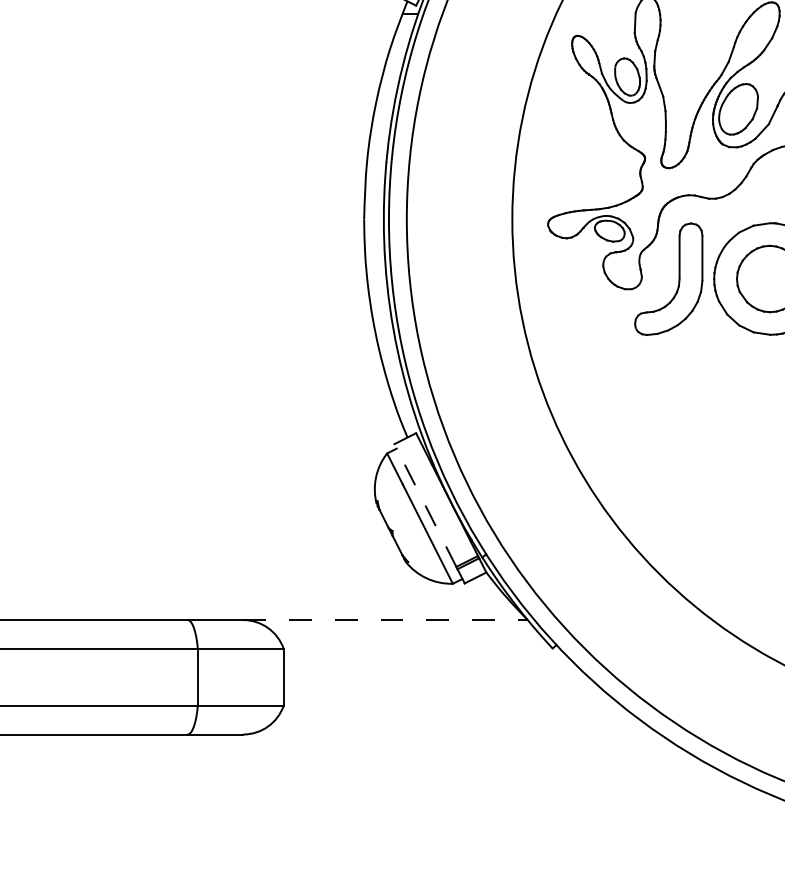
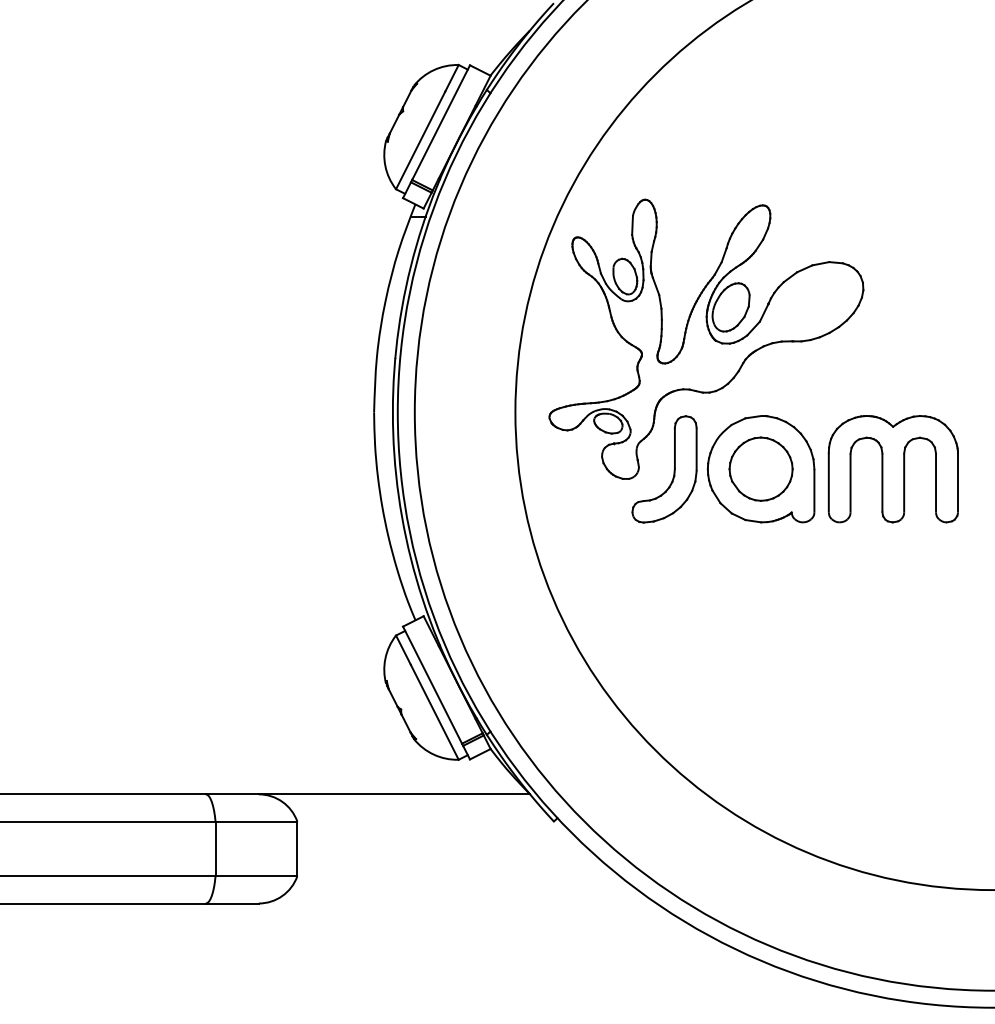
line: (425, 505) -> (432, 685), dashed -> solid
line: (385, 620) -> (394, 794), dashed -> solid

